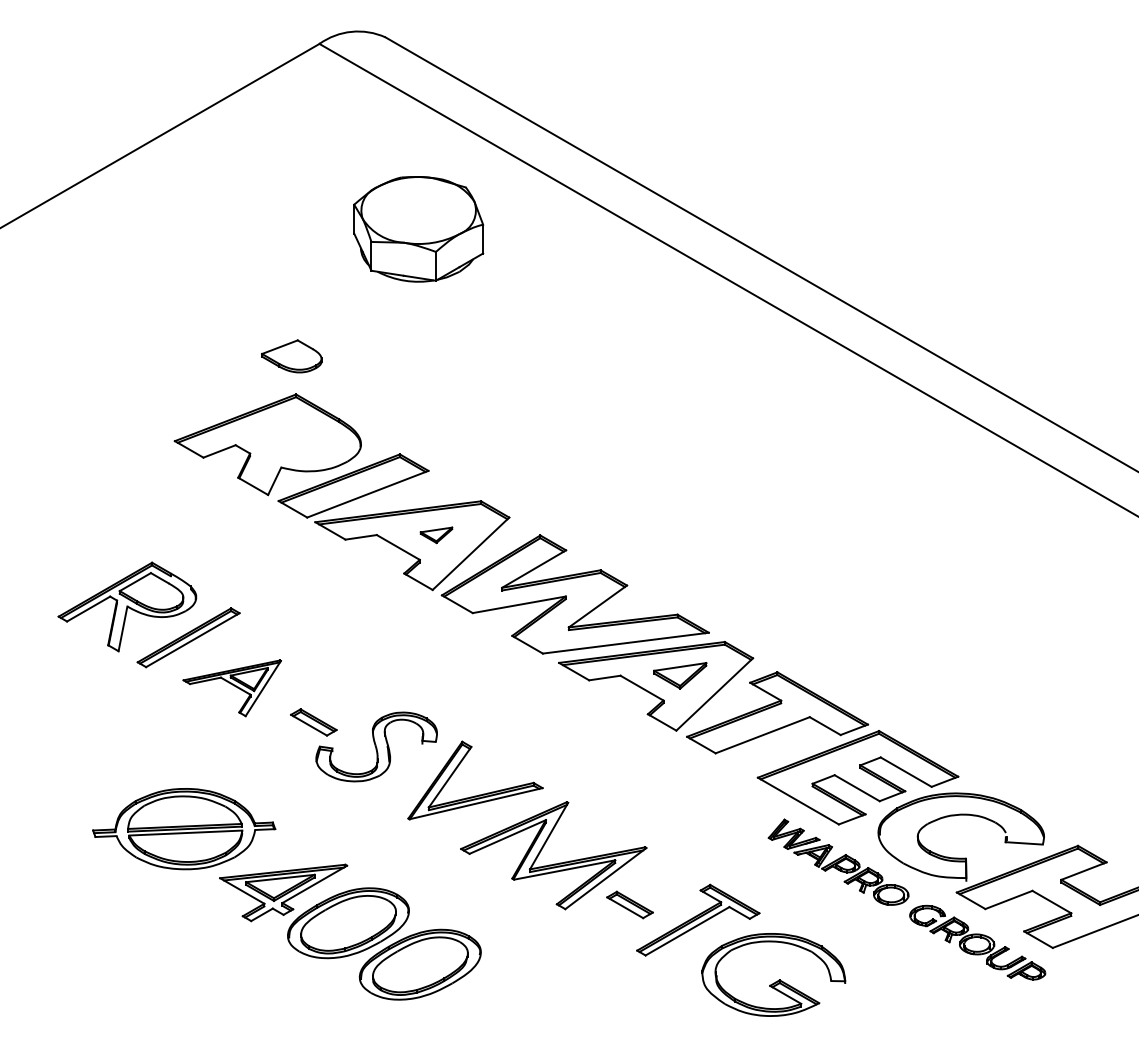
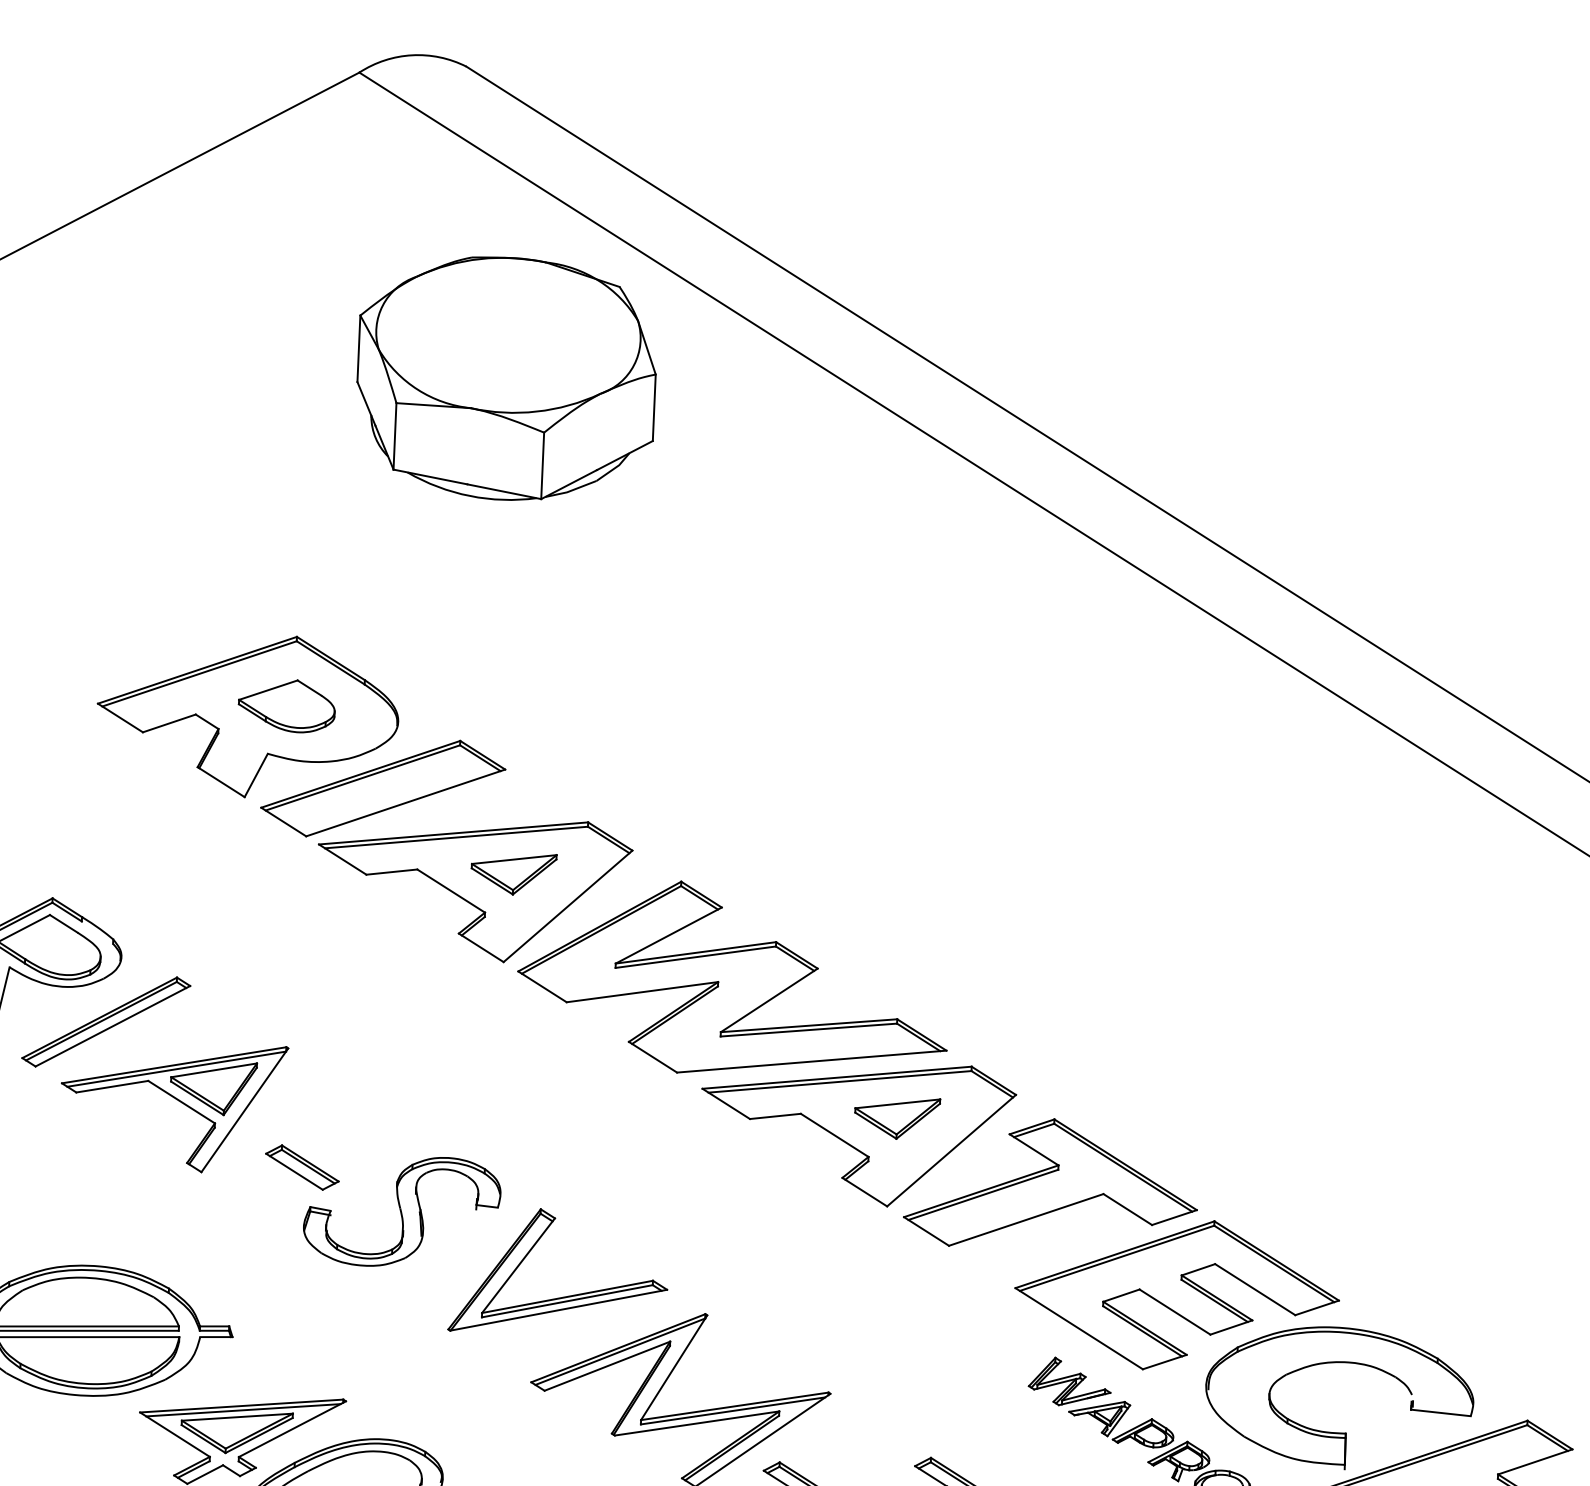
part: (418, 229) -> (506, 379), size x1.43
part: (291, 356) -> (286, 705), moved
part: (436, 535) -> (513, 874), size x1.67
part: (231, 688) -> (171, 1106), size x1.43

